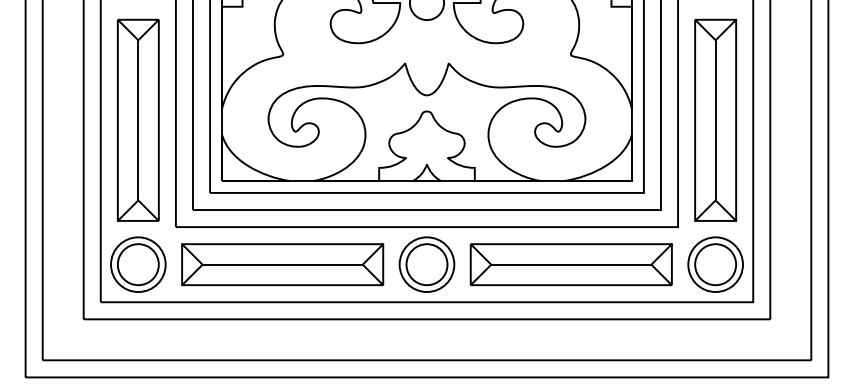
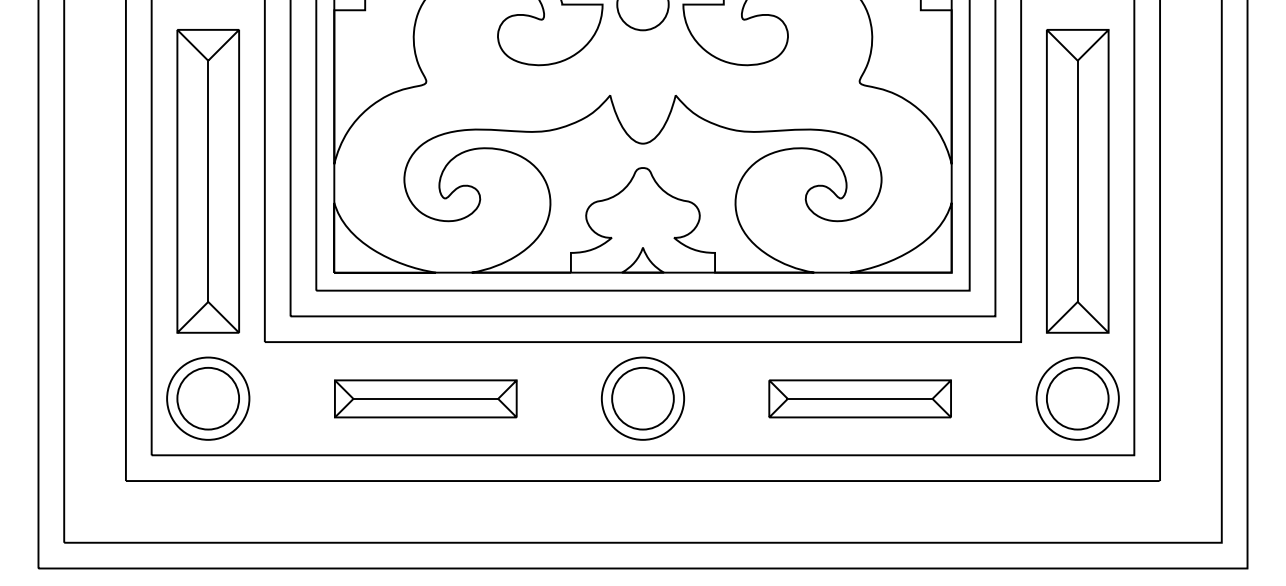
part: (282, 264) -> (425, 398), size x0.6
part: (570, 264) -> (859, 398), size x0.6

